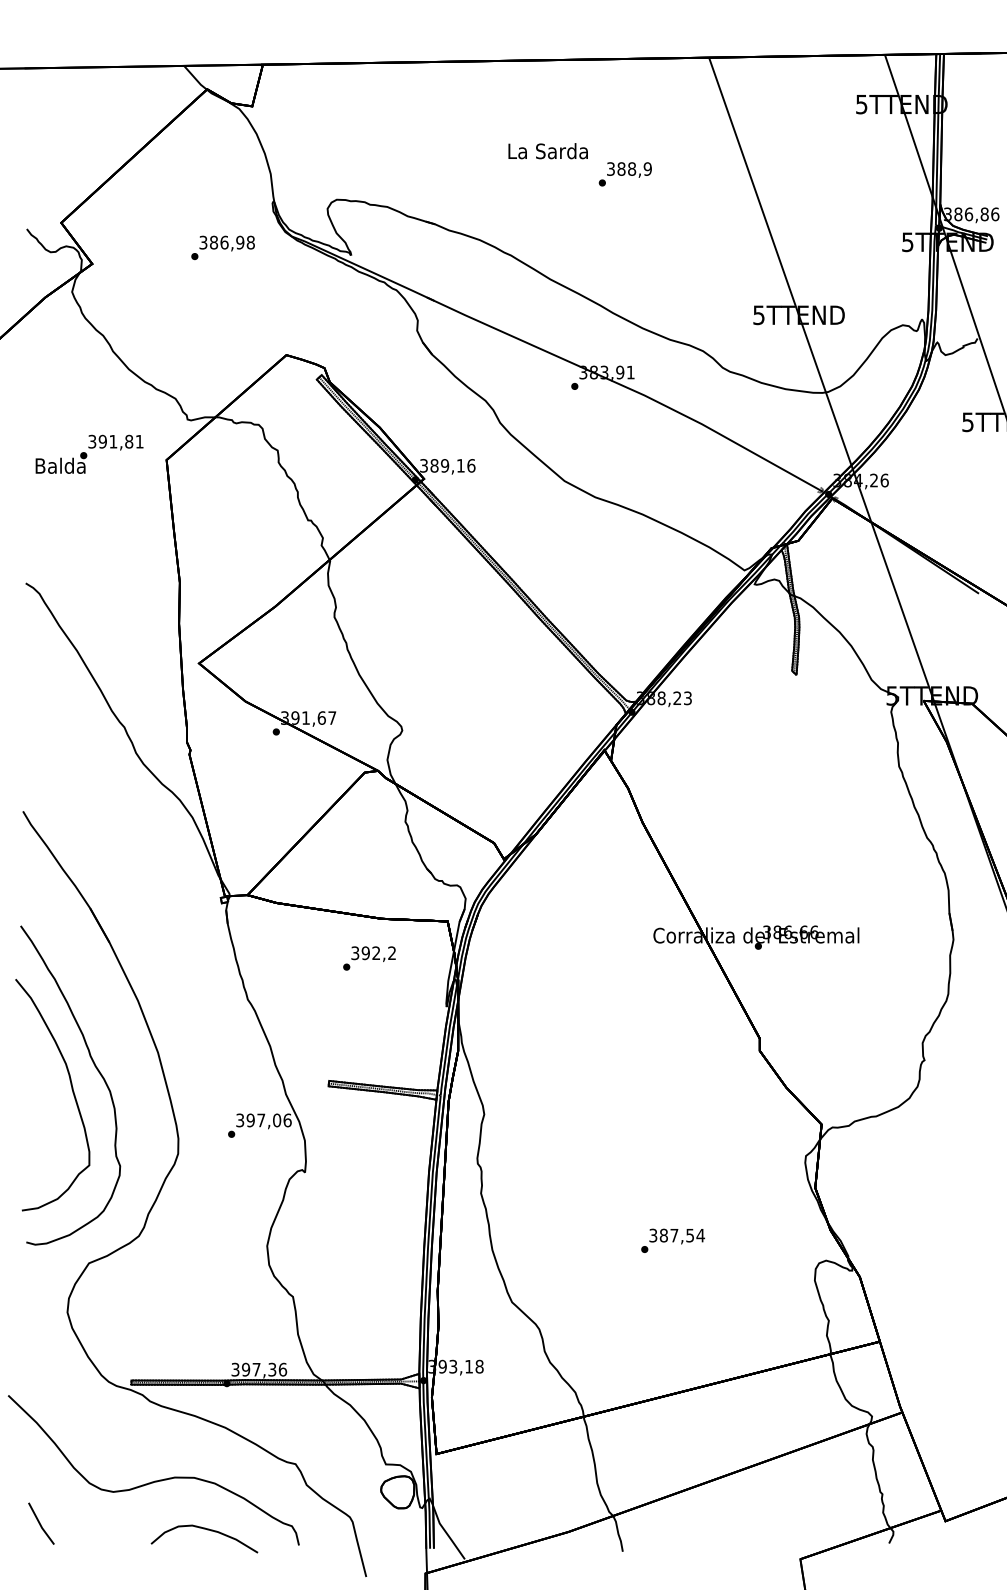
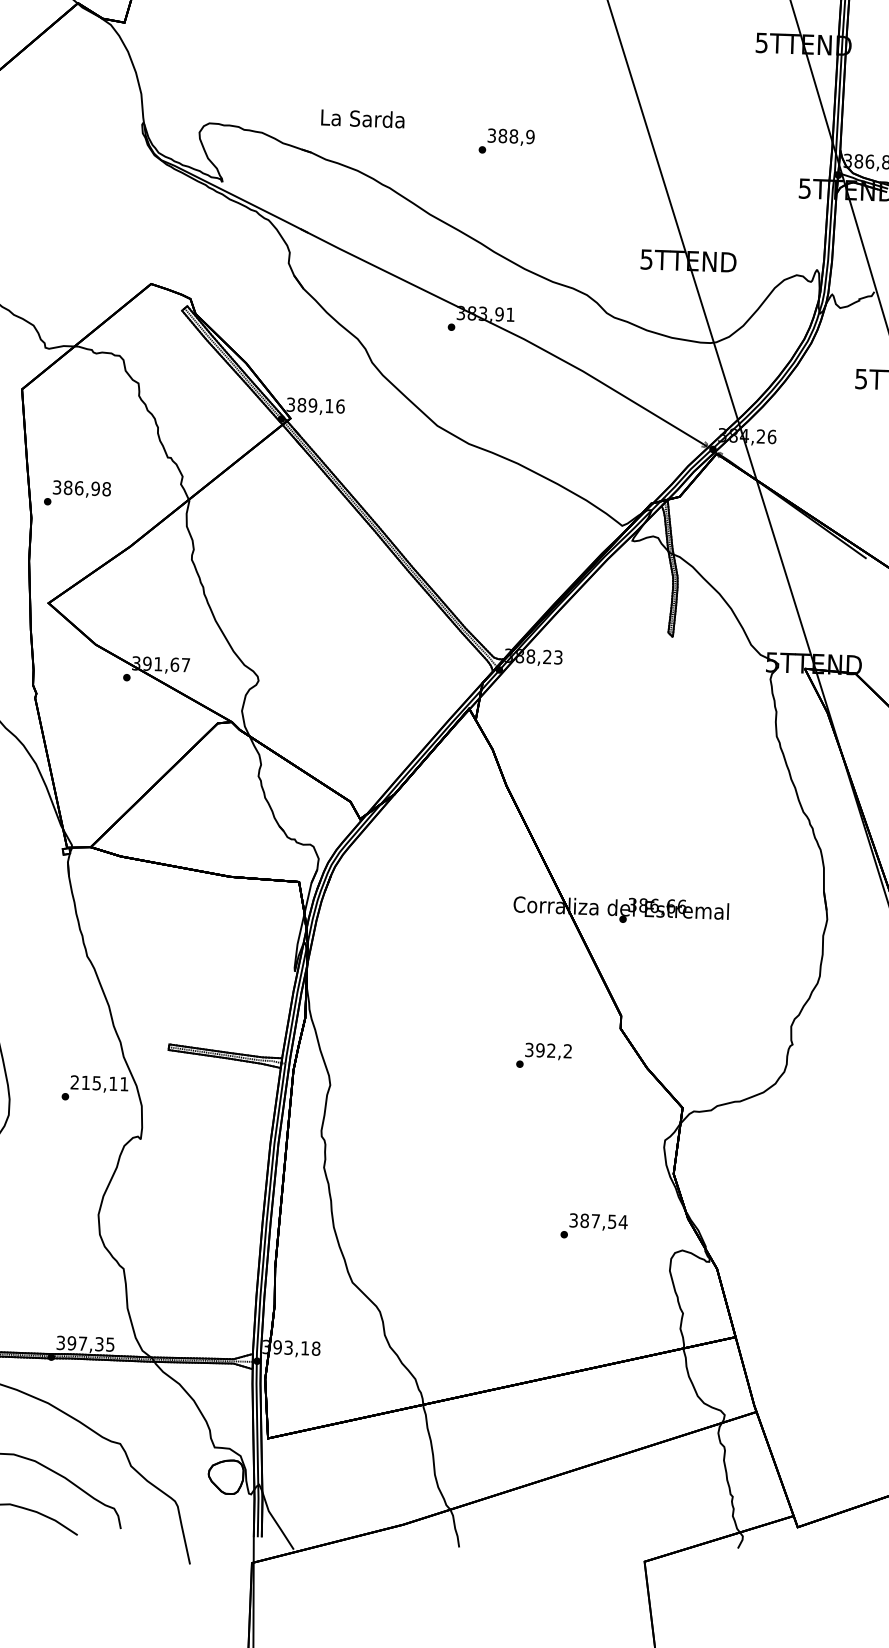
text: (547, 151) -> (362, 119), moved
text: (624, 174) -> (505, 141), moved
text: (222, 247) -> (76, 493), moved
text: (369, 958) -> (544, 1056), moved
text: (263, 1120) -> (99, 1083), 397,06 -> 215,11
text: (673, 1240) -> (594, 1226), moved
text: (282, 1369) -> (110, 1344), 397,36 -> 397,35

